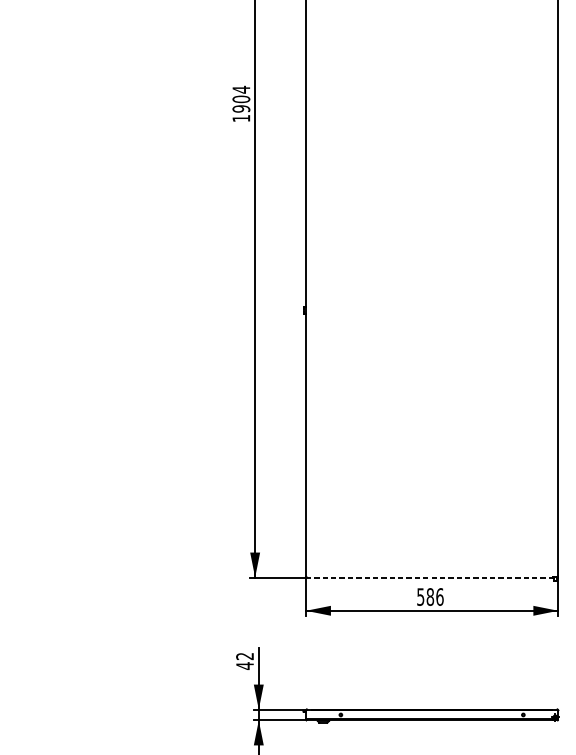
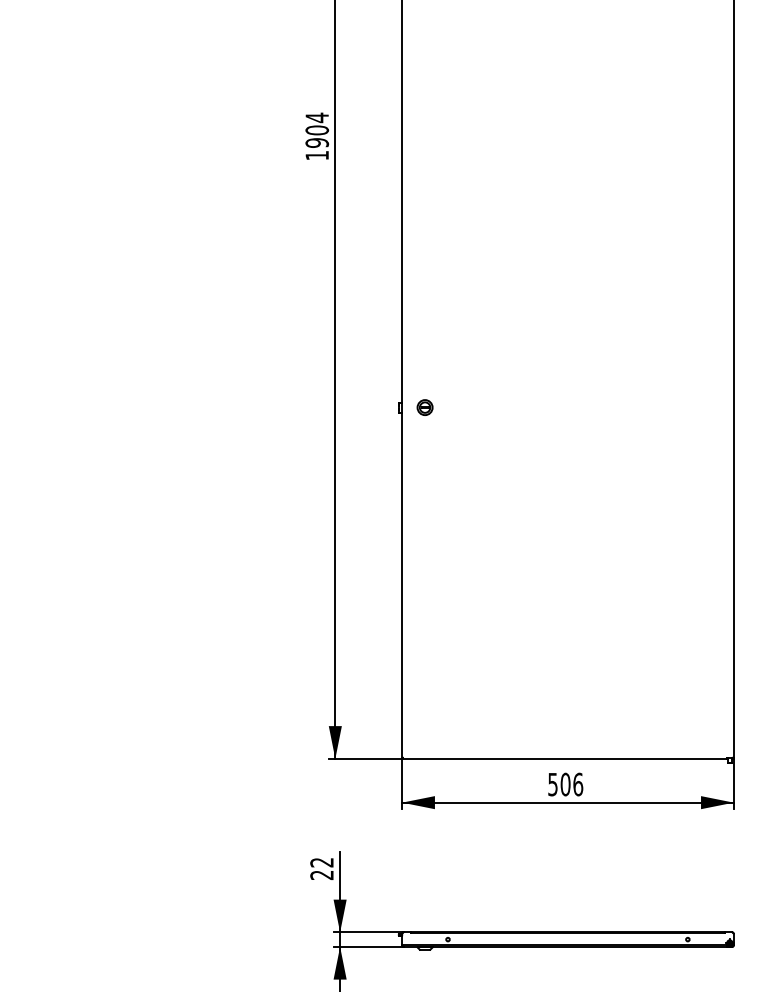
part: (322, 310) -> (424, 407), added
line: (429, 577) -> (564, 758), dashed -> solid
text: (430, 596) -> (565, 784), 586 -> 506
text: (244, 666) -> (321, 875), 42 -> 22

